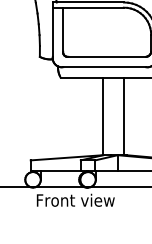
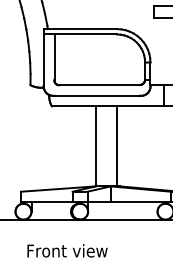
text: (75, 199) -> (67, 250), moved

